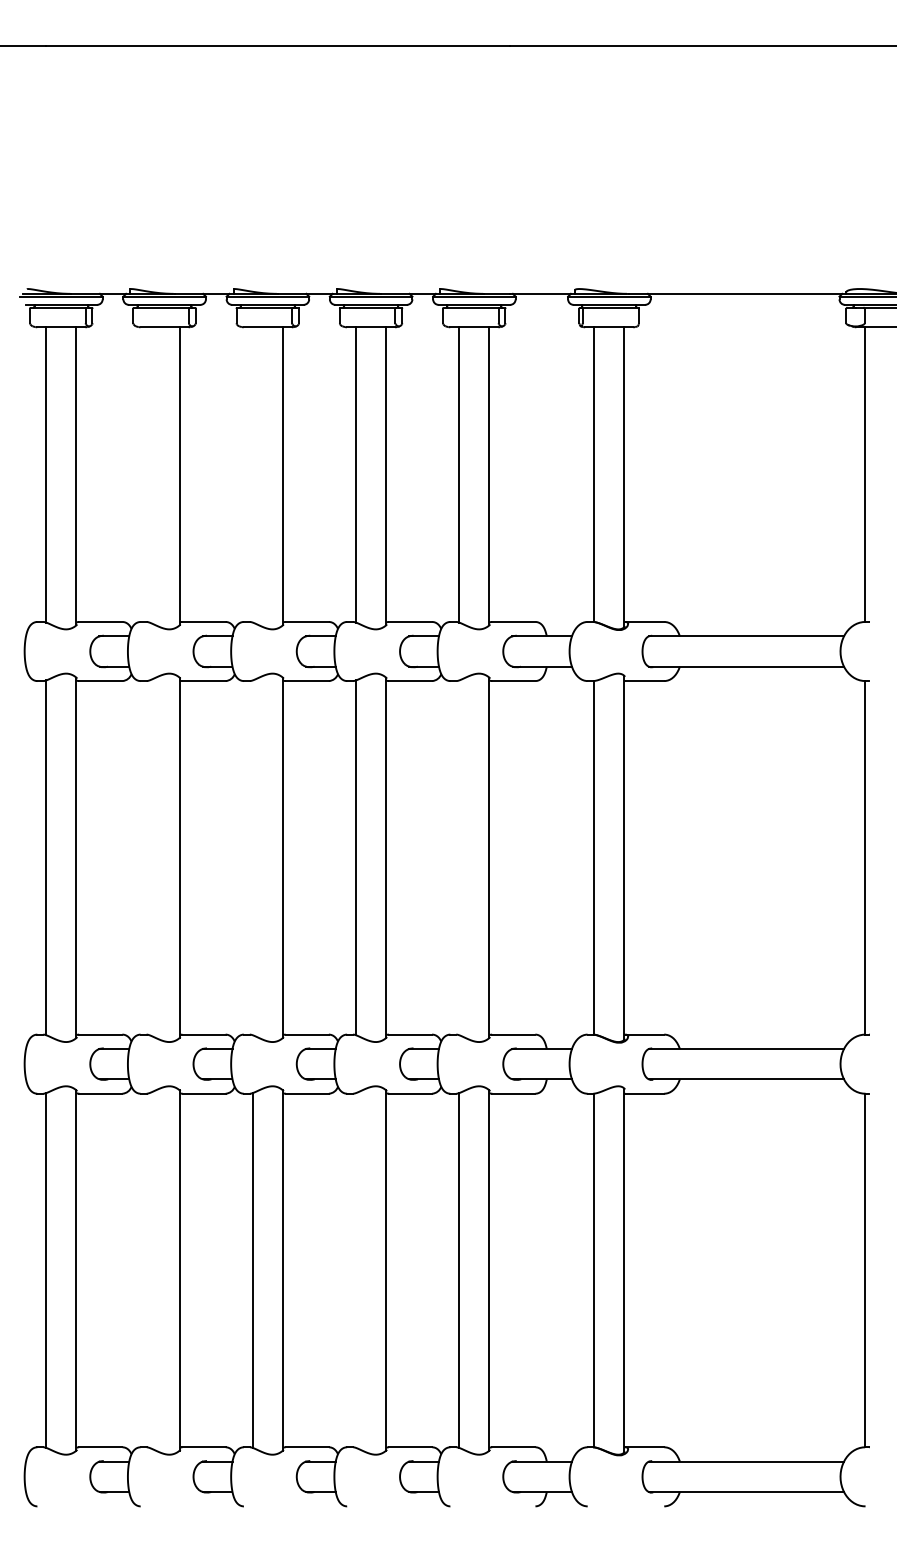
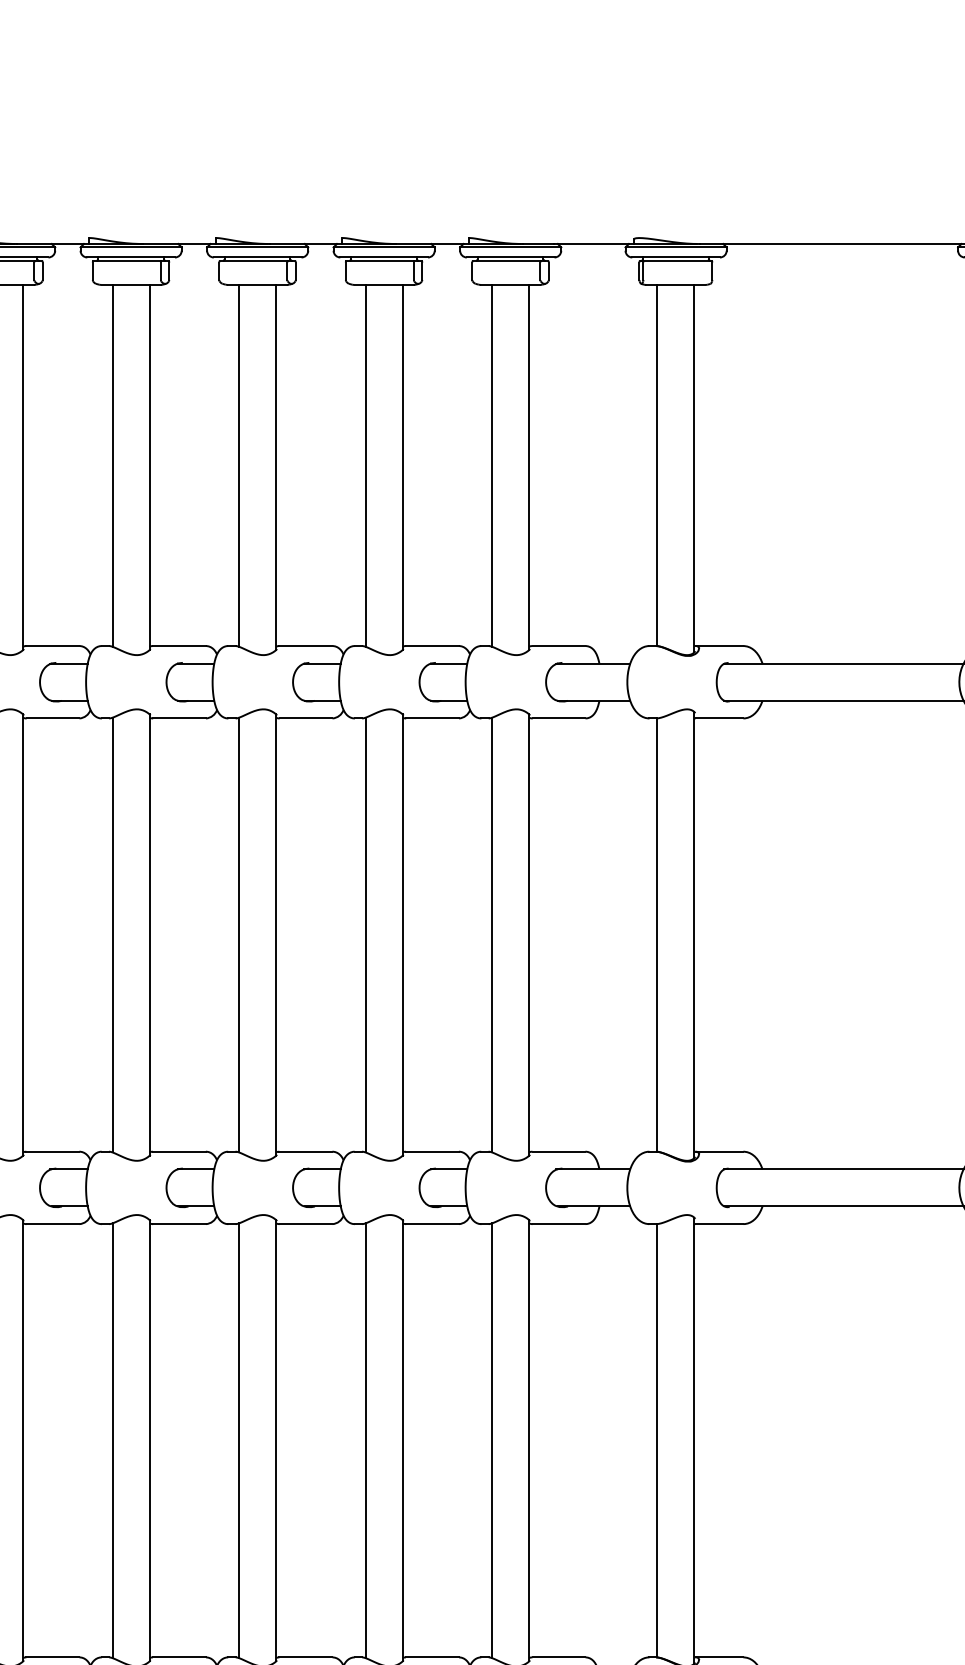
line: (149, 474) -> (112, 465), added
line: (252, 474) -> (238, 465), added
line: (149, 857) -> (112, 934), added
line: (252, 857) -> (238, 934), added
line: (459, 857) -> (492, 934), added
line: (149, 1270) -> (112, 1440), added
line: (355, 1270) -> (364, 1440), added

